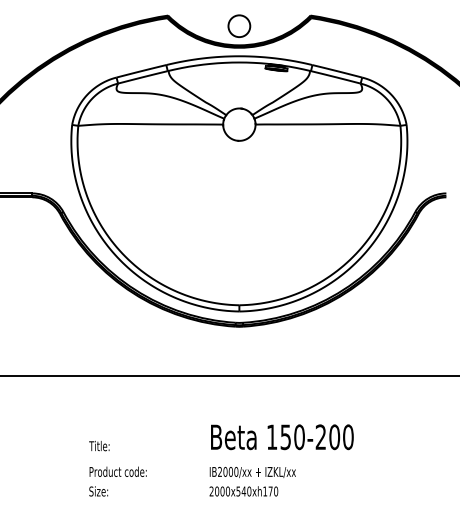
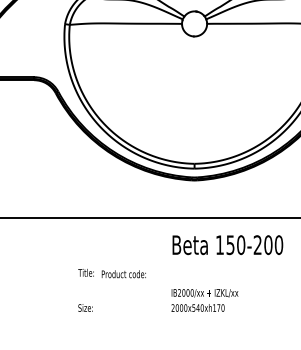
text: (282, 437) -> (227, 245), moved
text: (117, 471) -> (123, 273), moved

